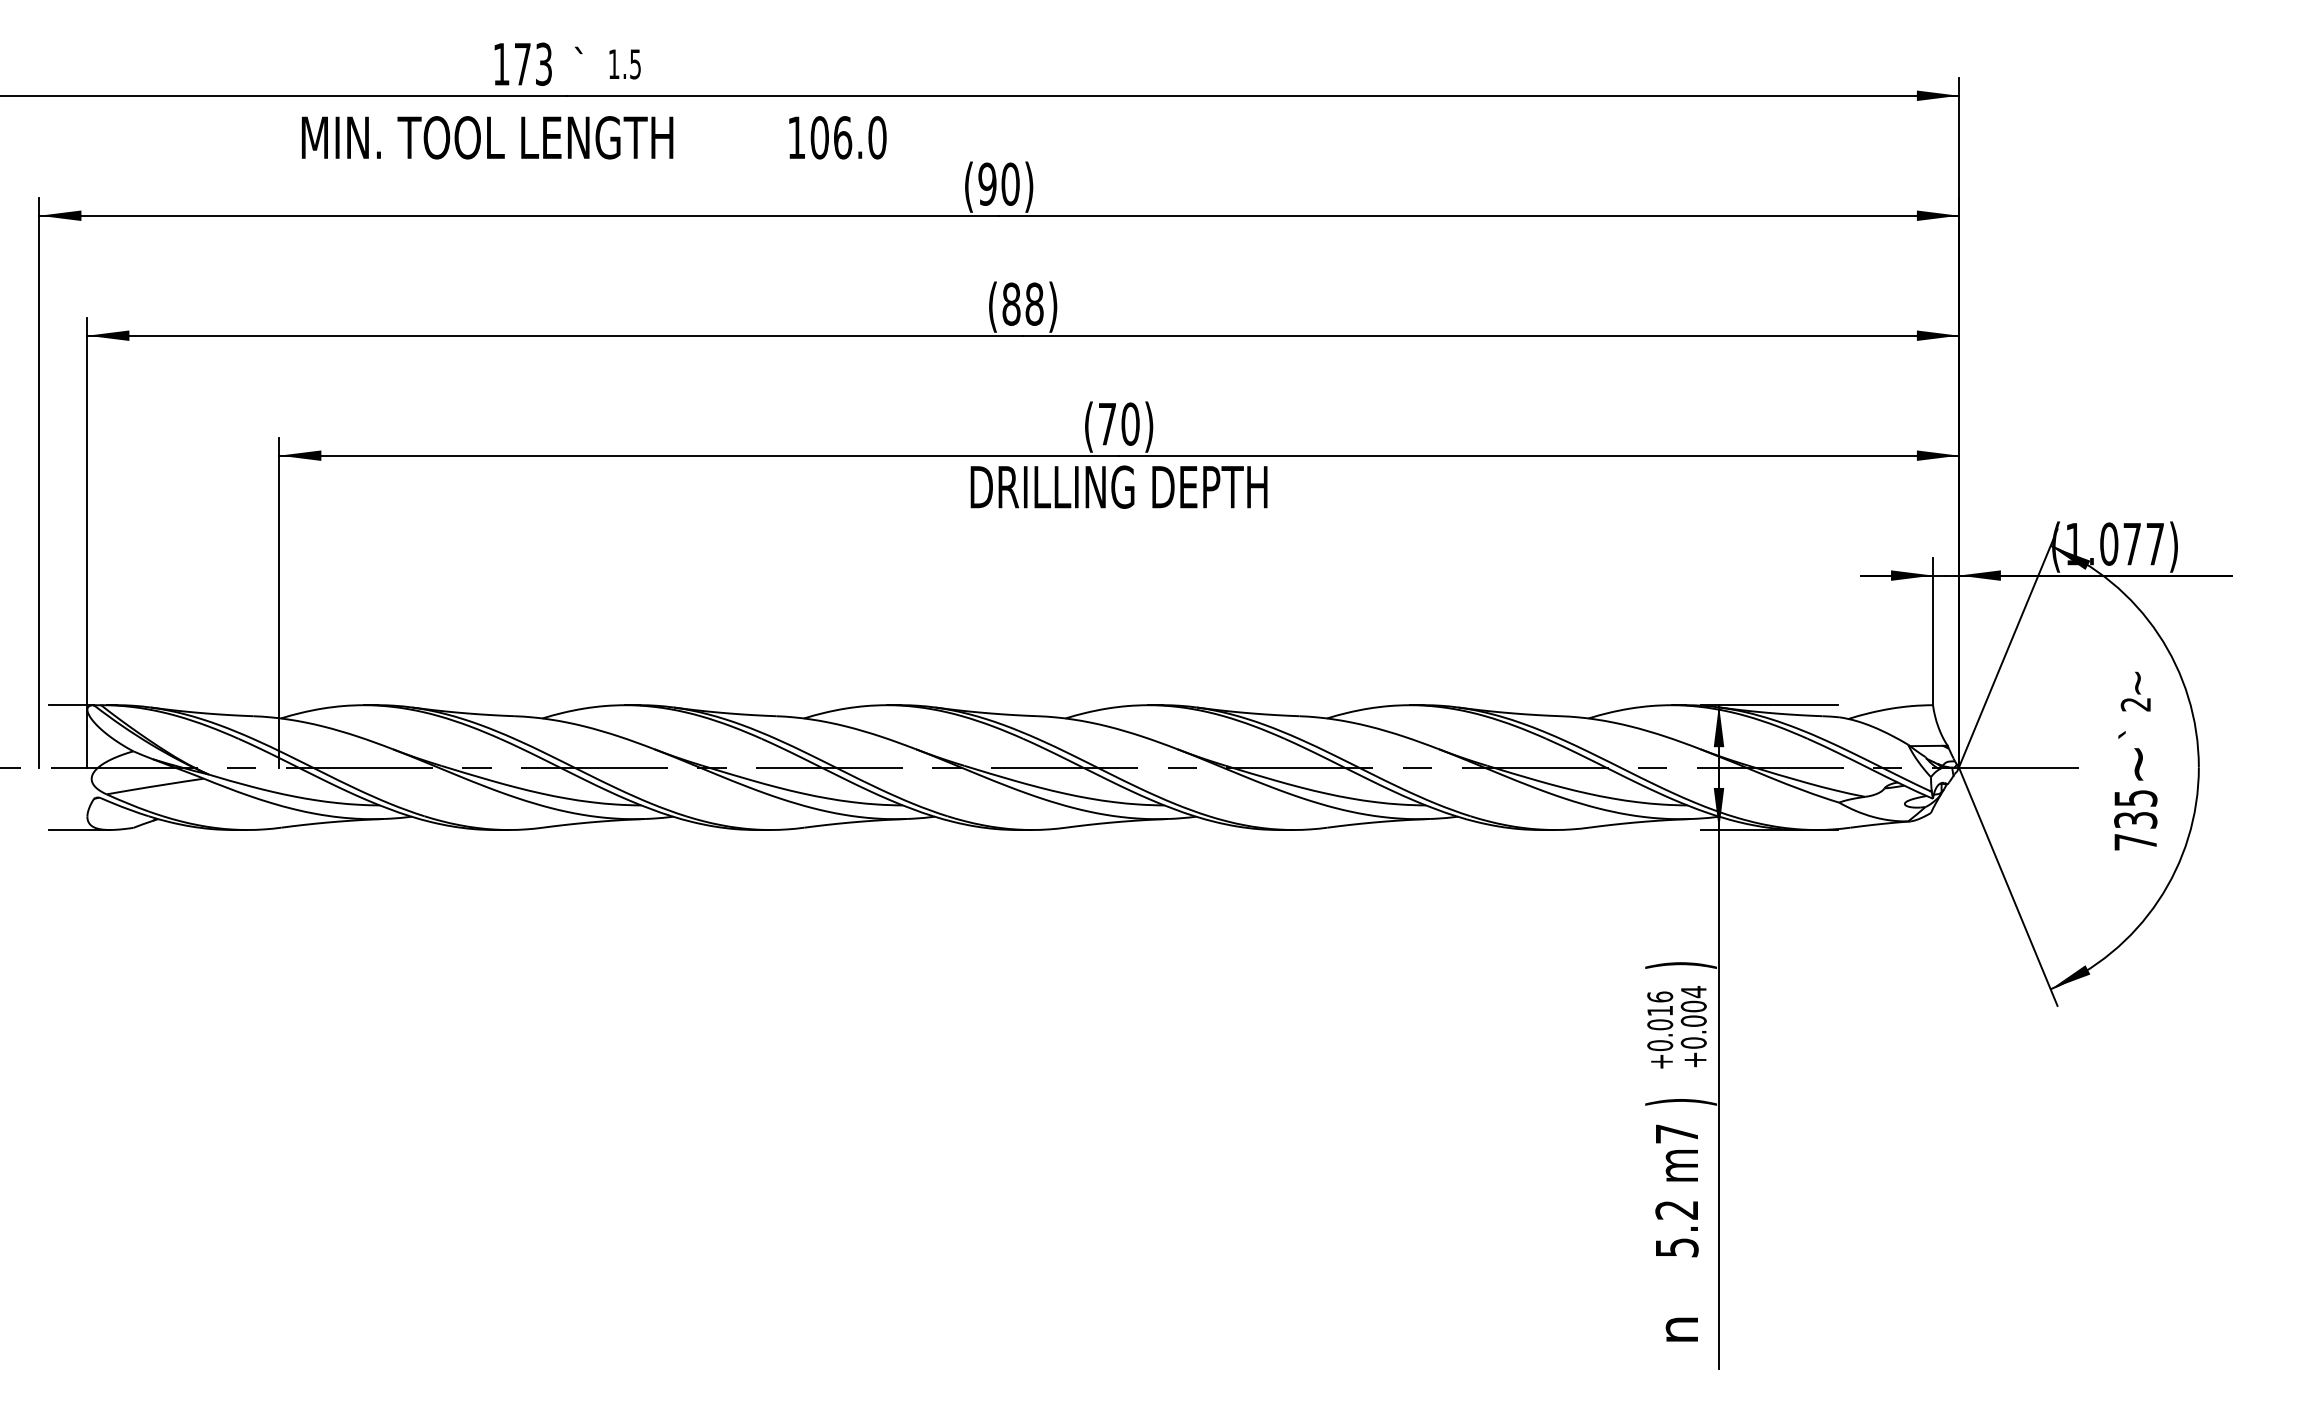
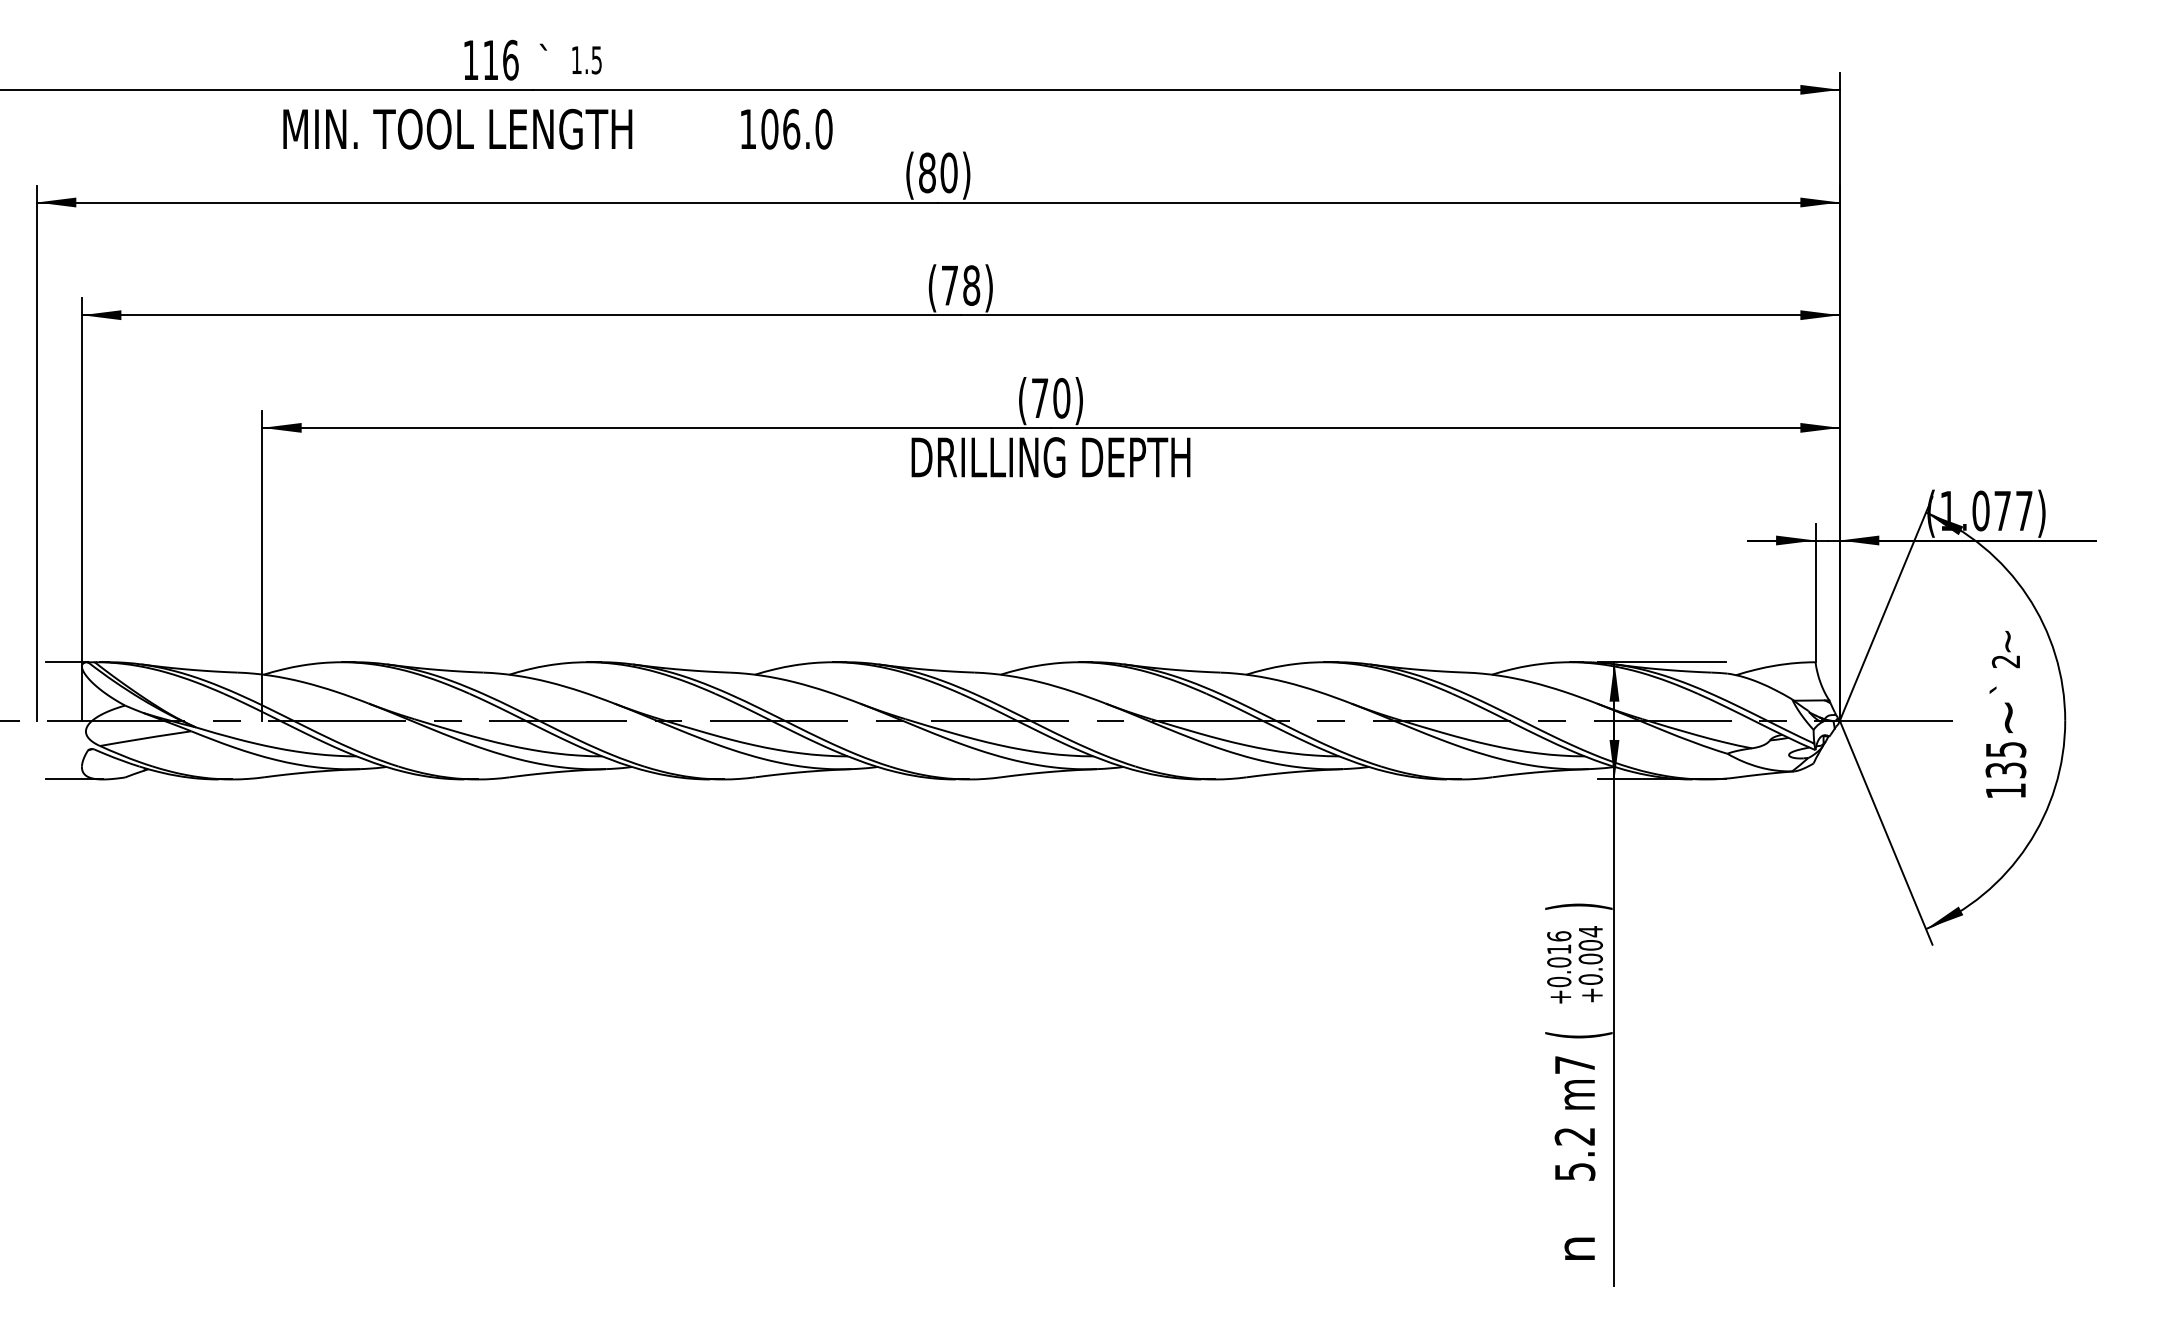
text: (533, 63) -> (500, 59), 173 -> 116
text: (987, 183) -> (927, 172), (90) -> (80)
text: (1011, 303) -> (949, 284), (88) -> (78)
text: (2135, 842) -> (2005, 791), 735 -> 135
text: (1680, 1101) -> (1578, 1034), ) -> (

